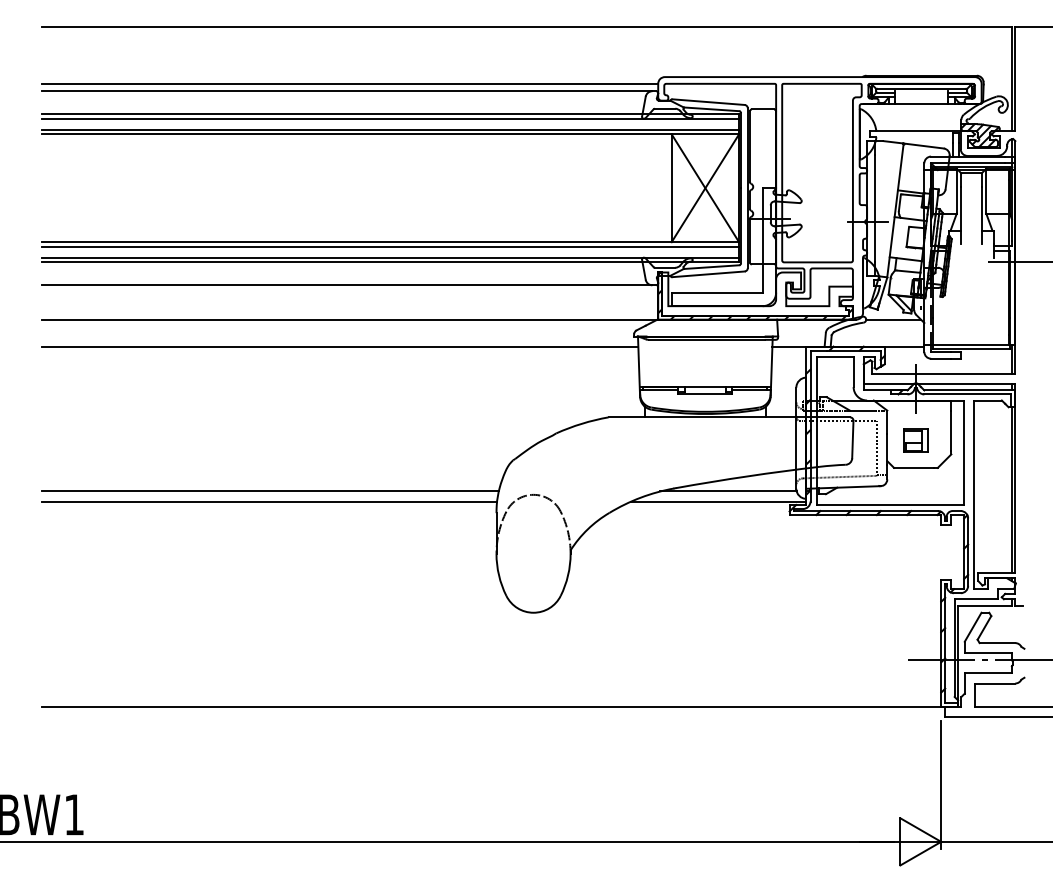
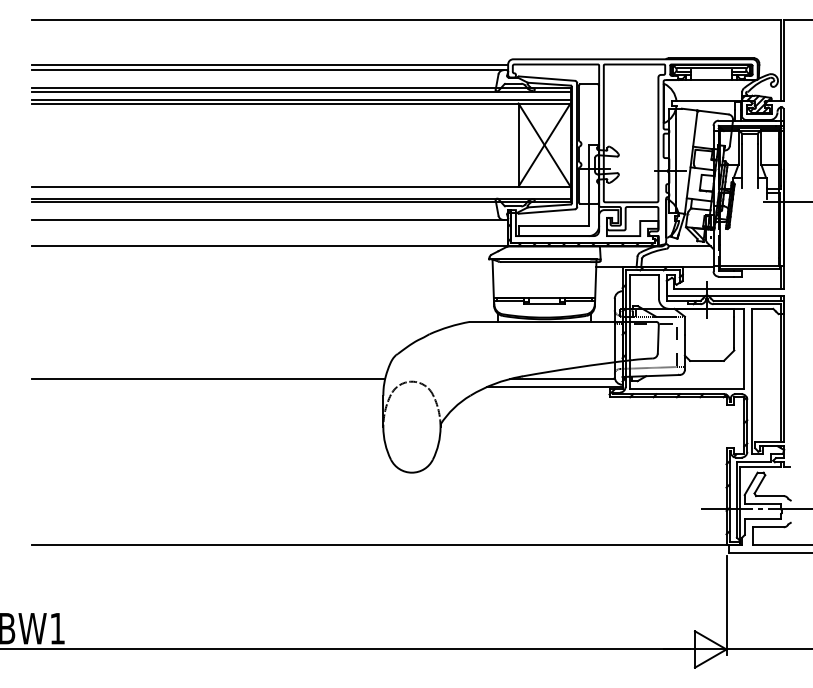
line: (390, 246) -> (301, 190), removed
line: (339, 346) -> (262, 267), removed
part: (915, 440) -> (706, 339), removed
line: (269, 501) -> (208, 386), removed

